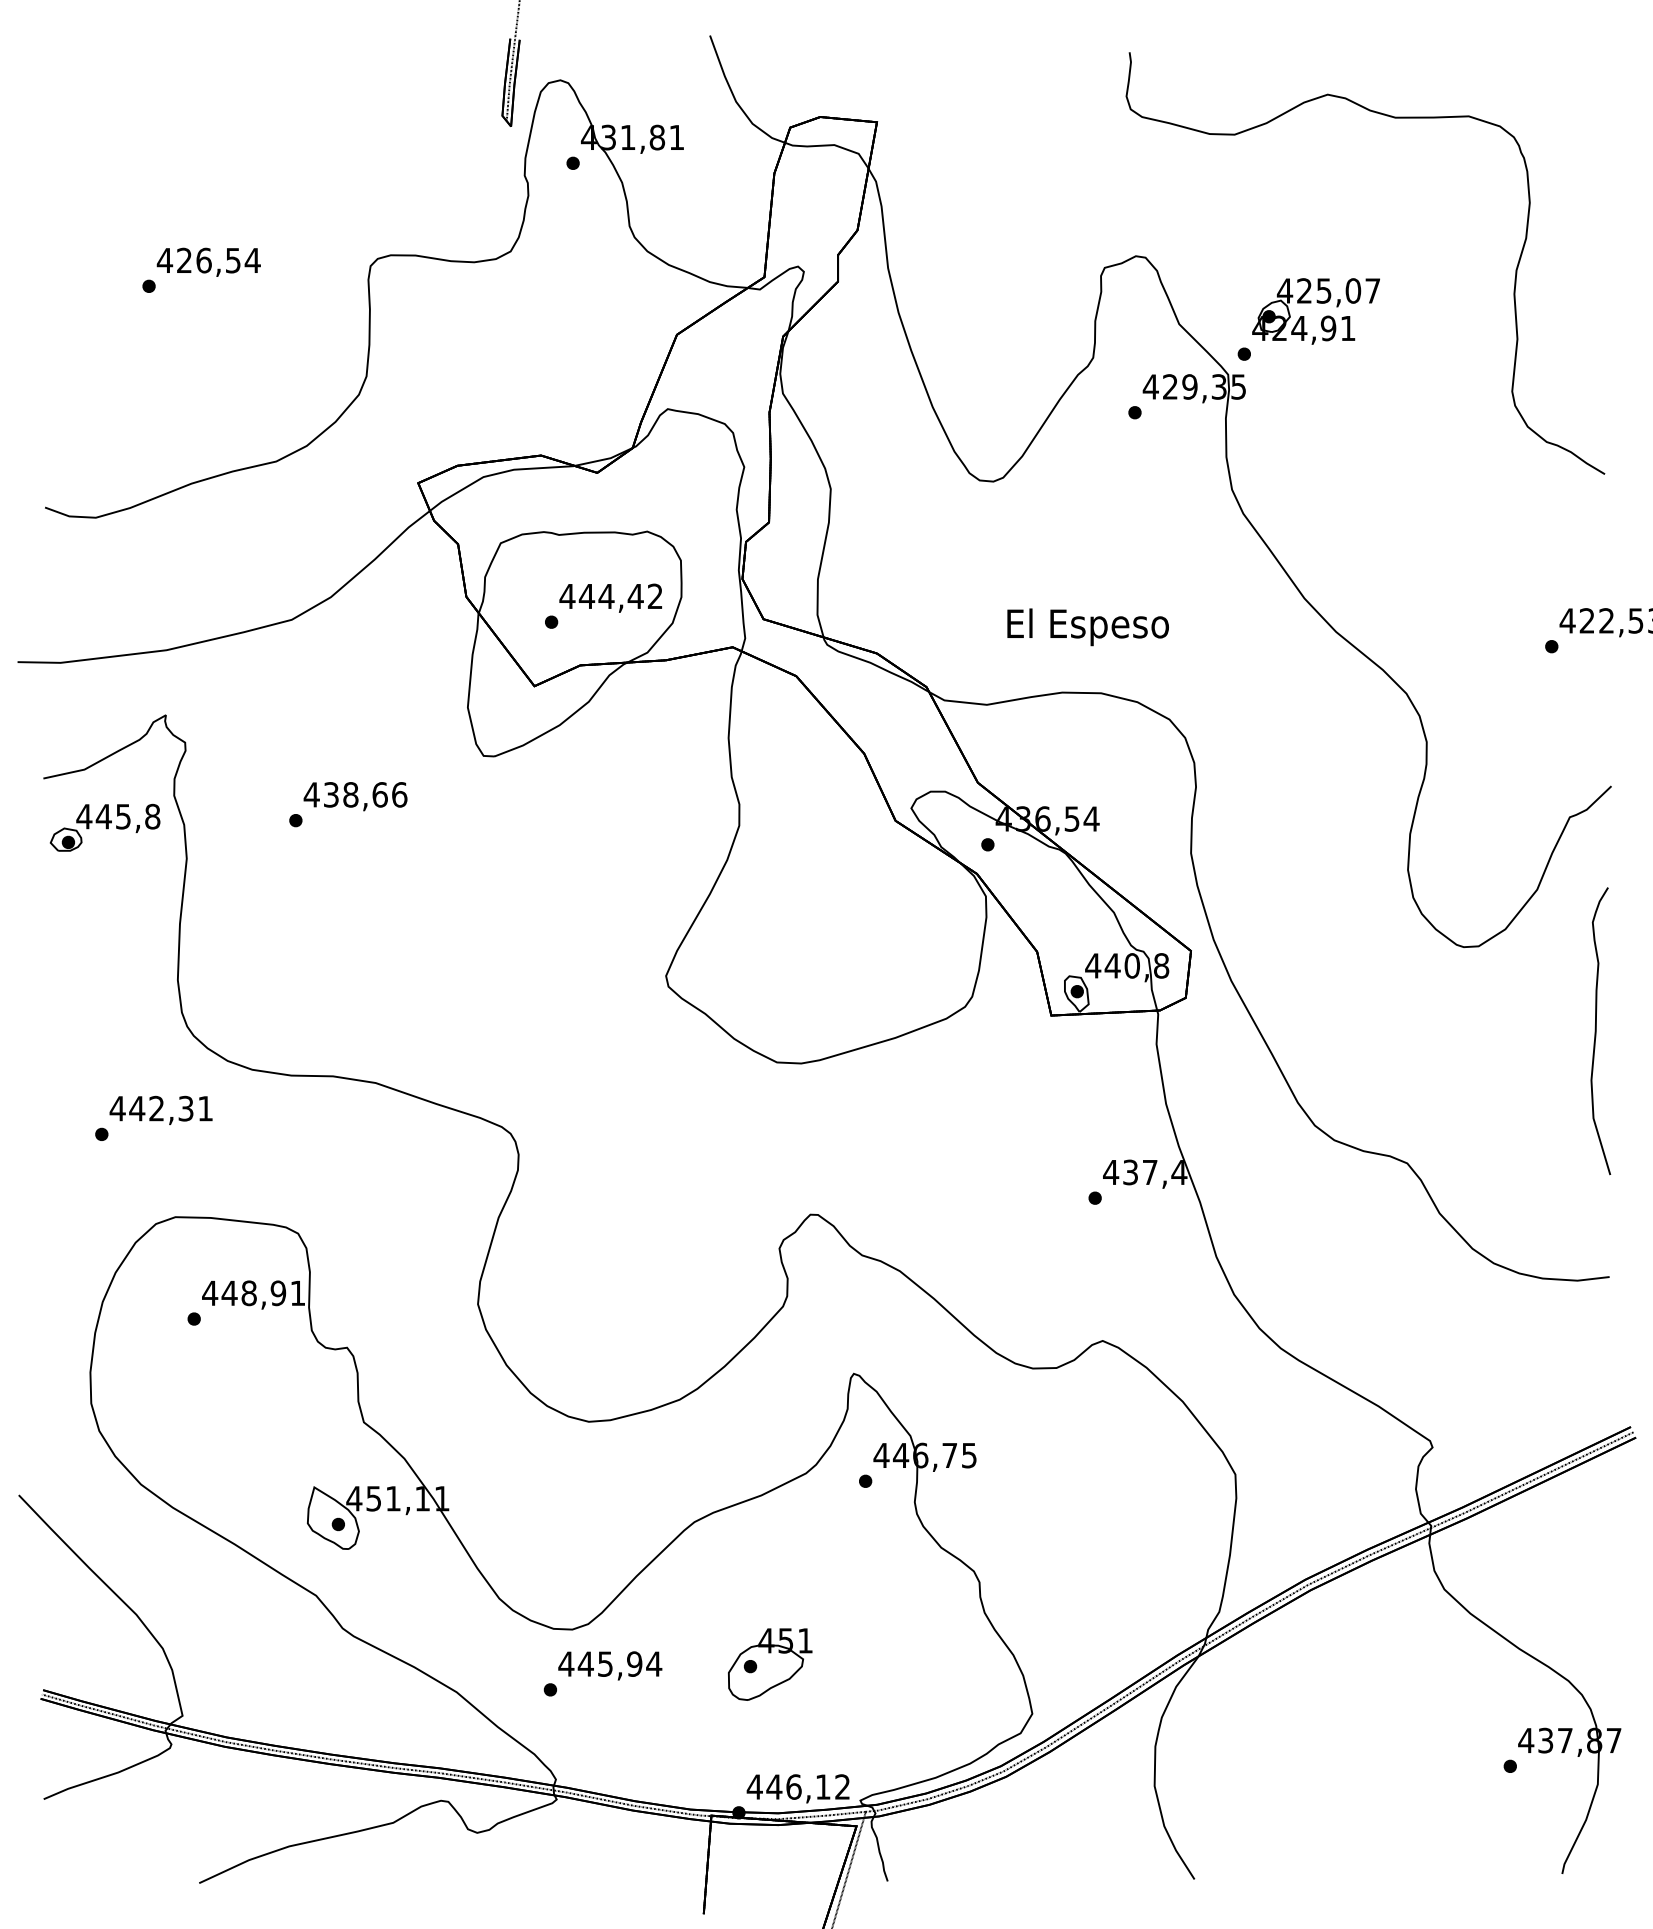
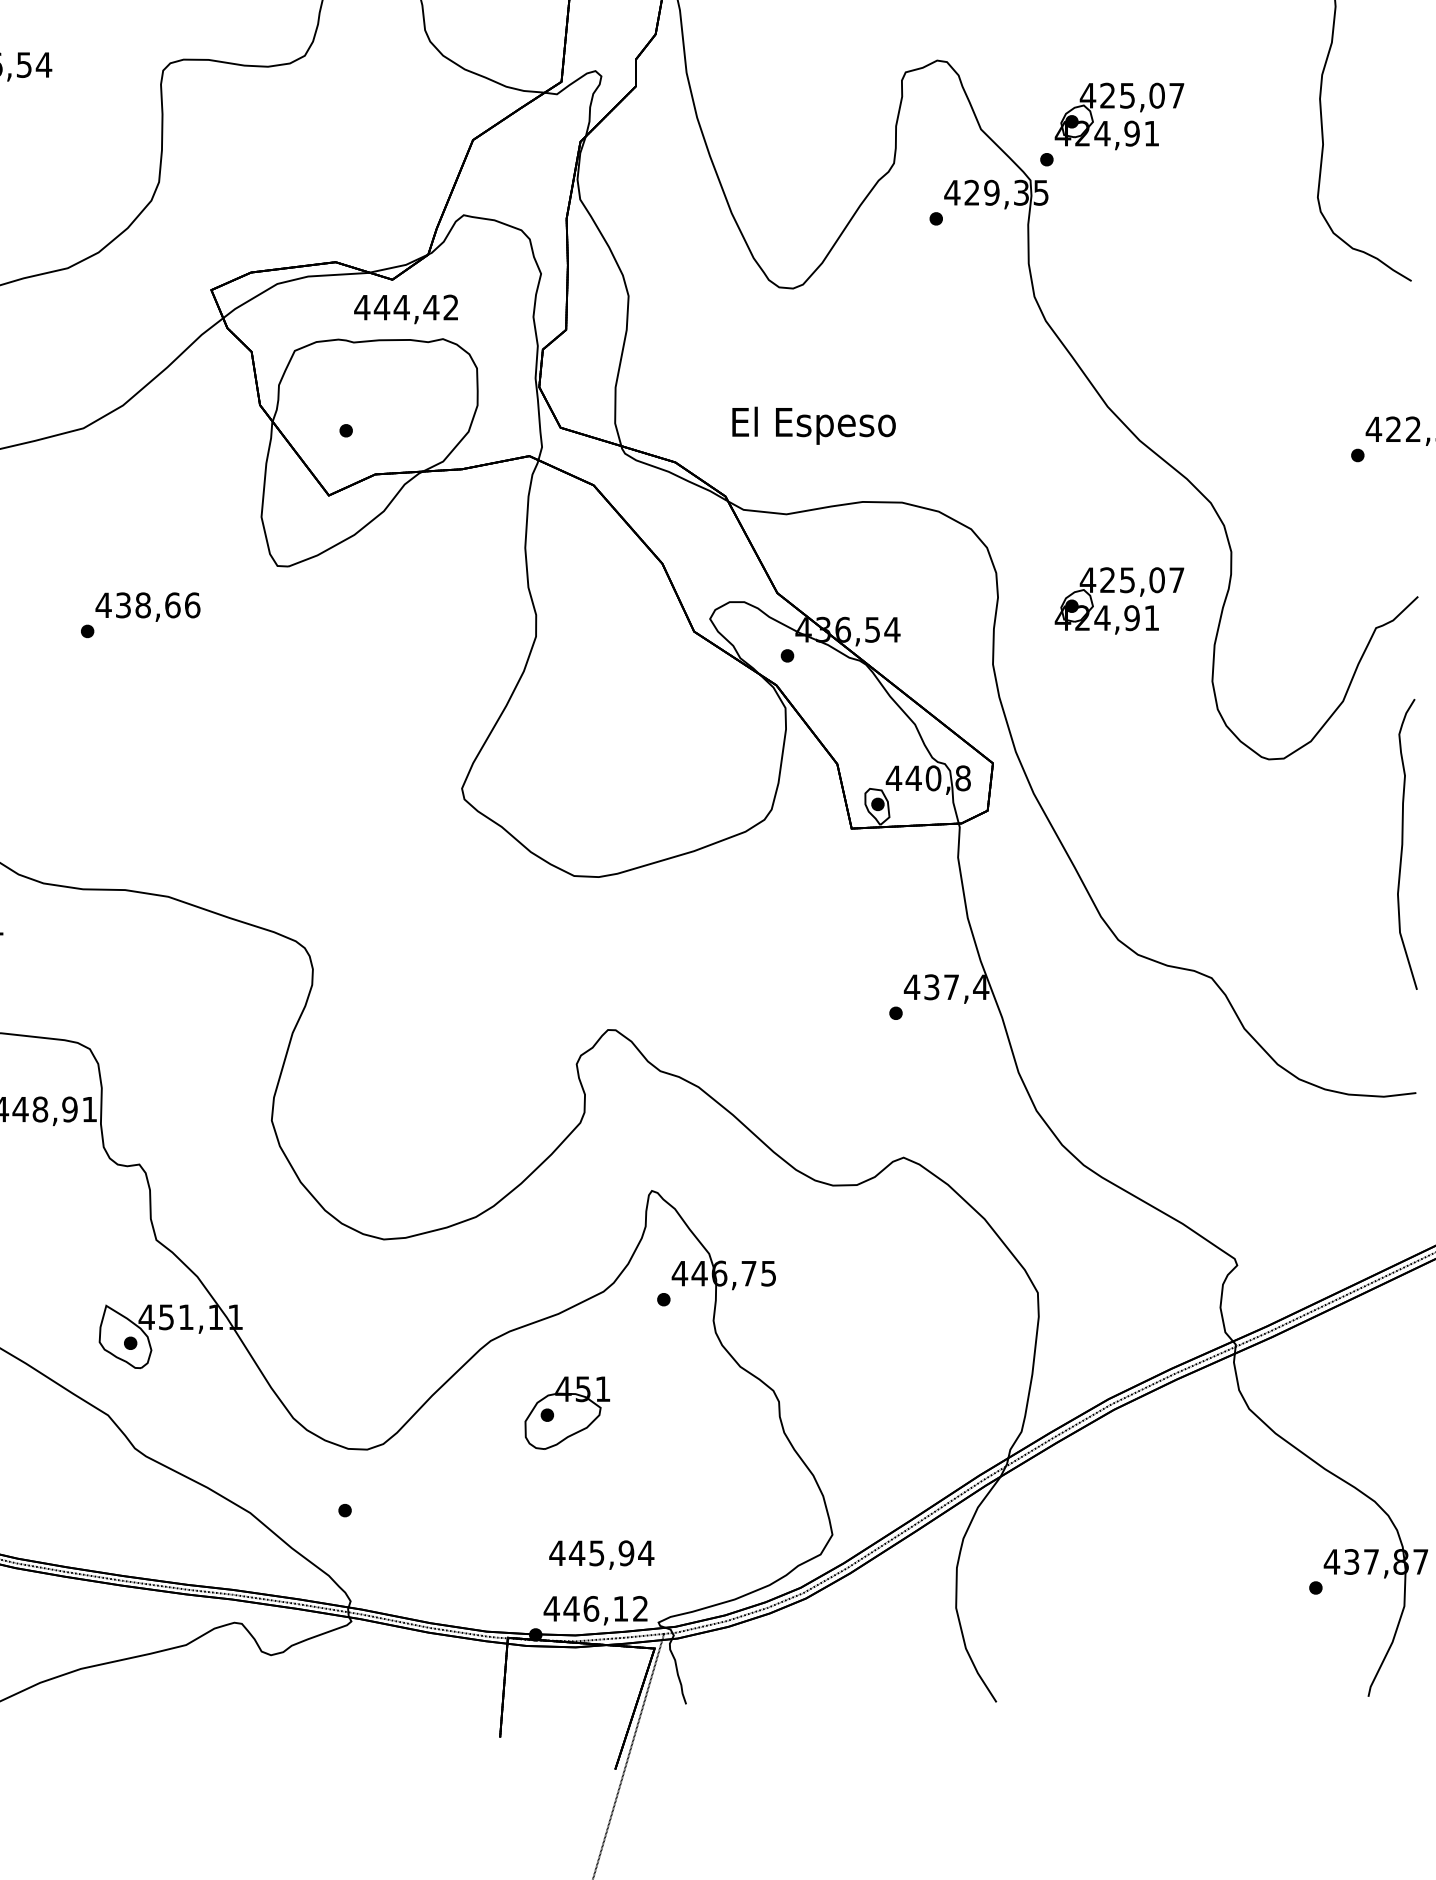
text: (610, 597) -> (405, 308), moved
text: (1087, 627) -> (813, 425), moved
part: (1318, 782) -> (1121, 592), added
part: (770, 1664) -> (567, 1413), moved
text: (610, 1665) -> (602, 1554), moved

